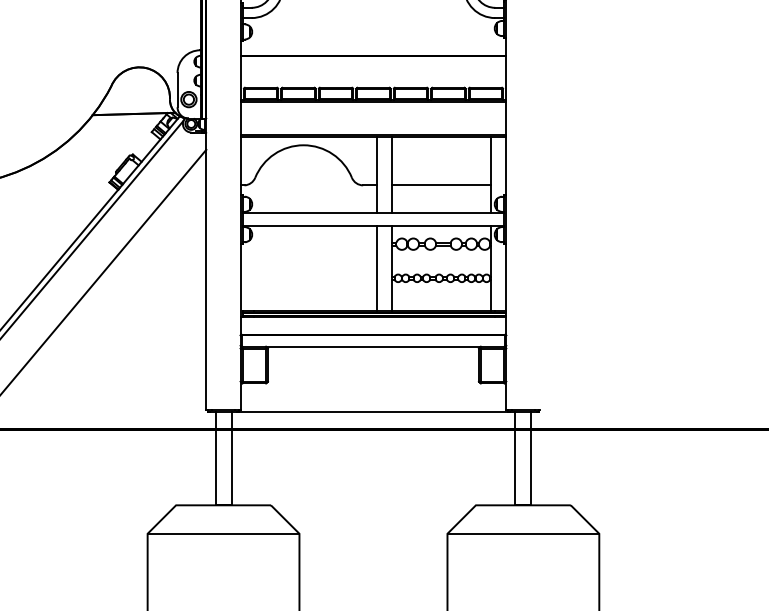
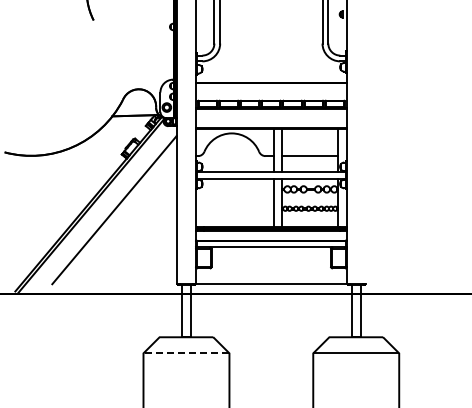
line: (223, 533) -> (186, 353), solid -> dashed

